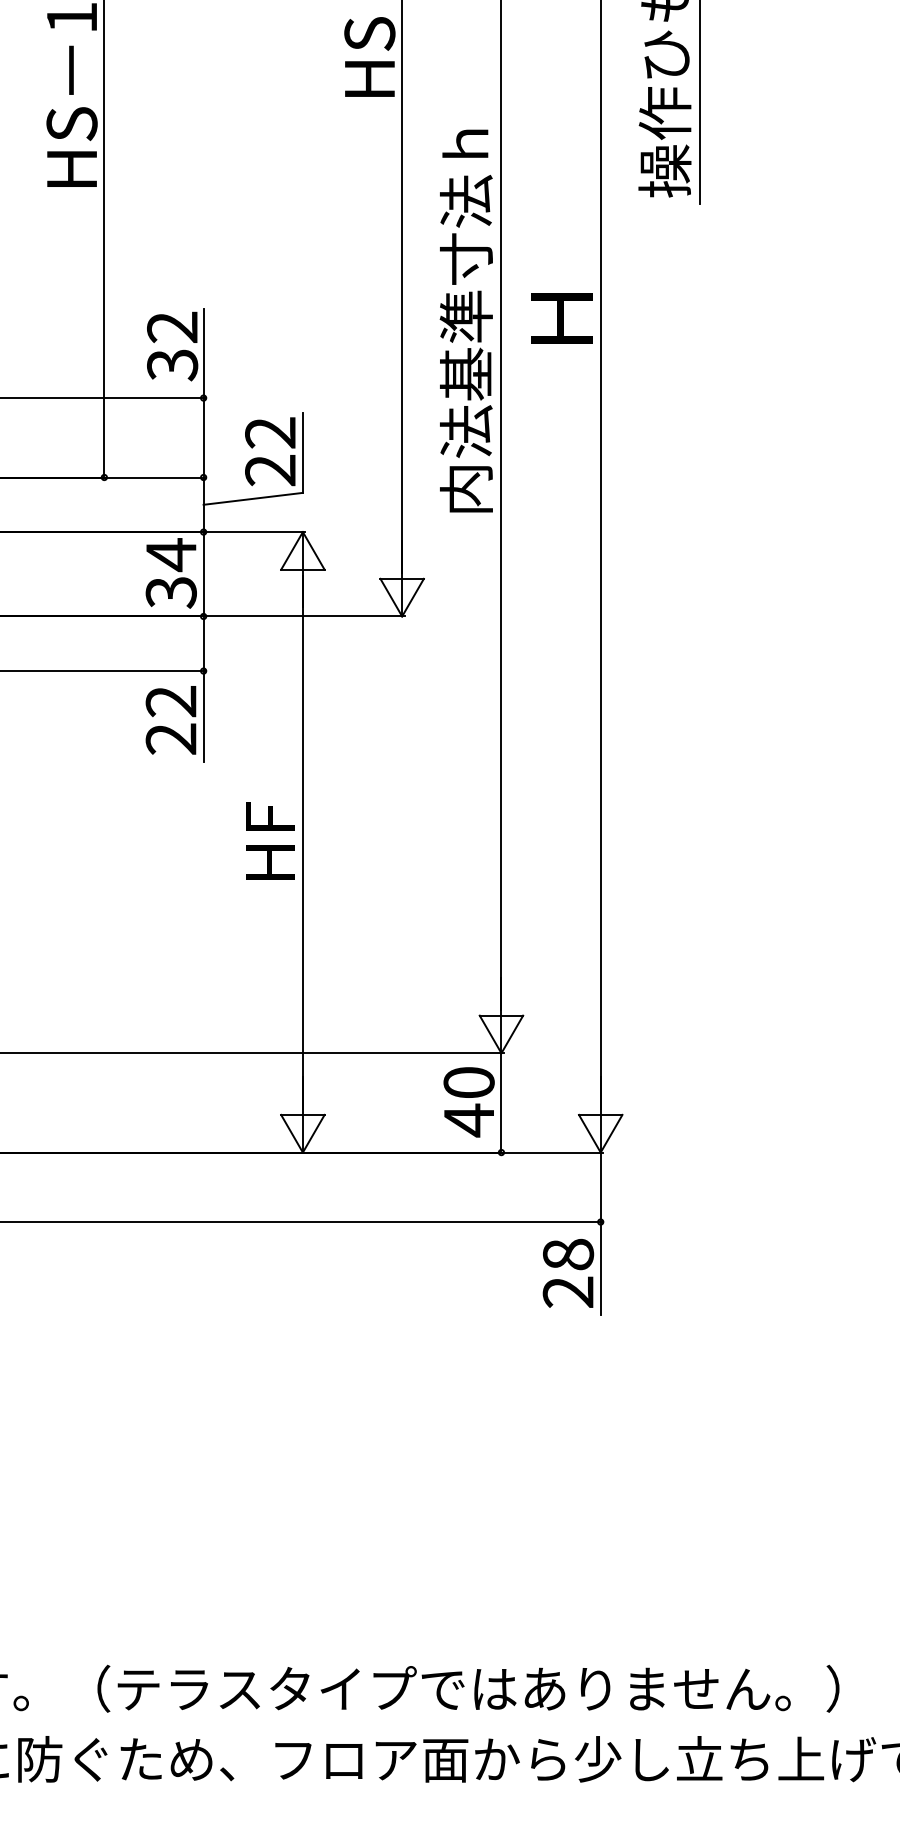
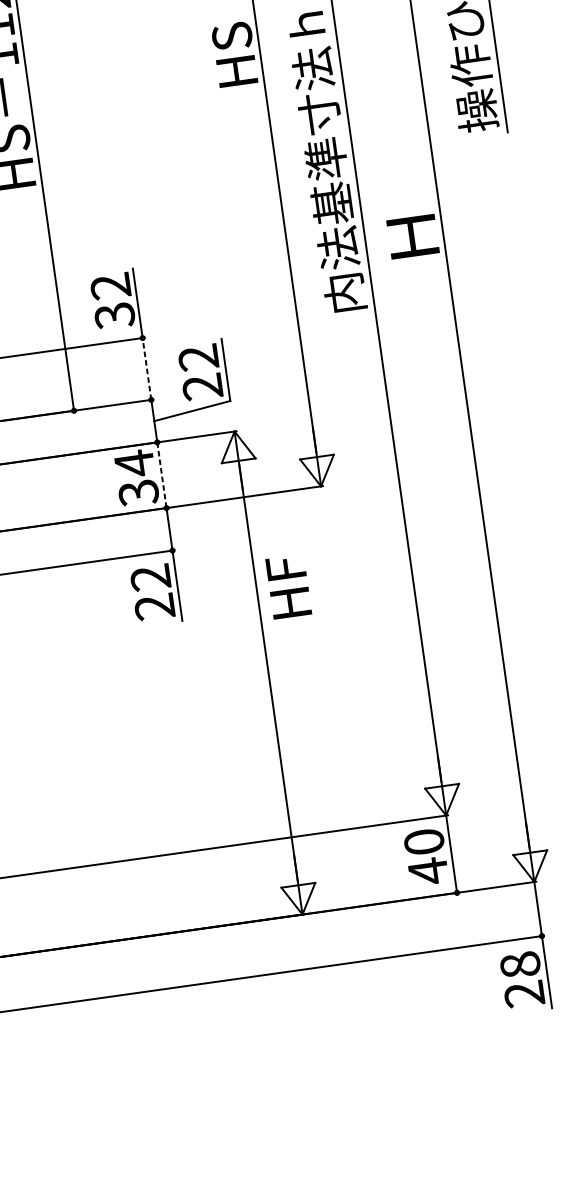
text: (465, 320) -> (325, 161), moved
line: (203, 437) -> (146, 368), solid -> dashed
line: (203, 574) -> (161, 475), solid -> dashed
text: (270, 840) -> (288, 586), moved

